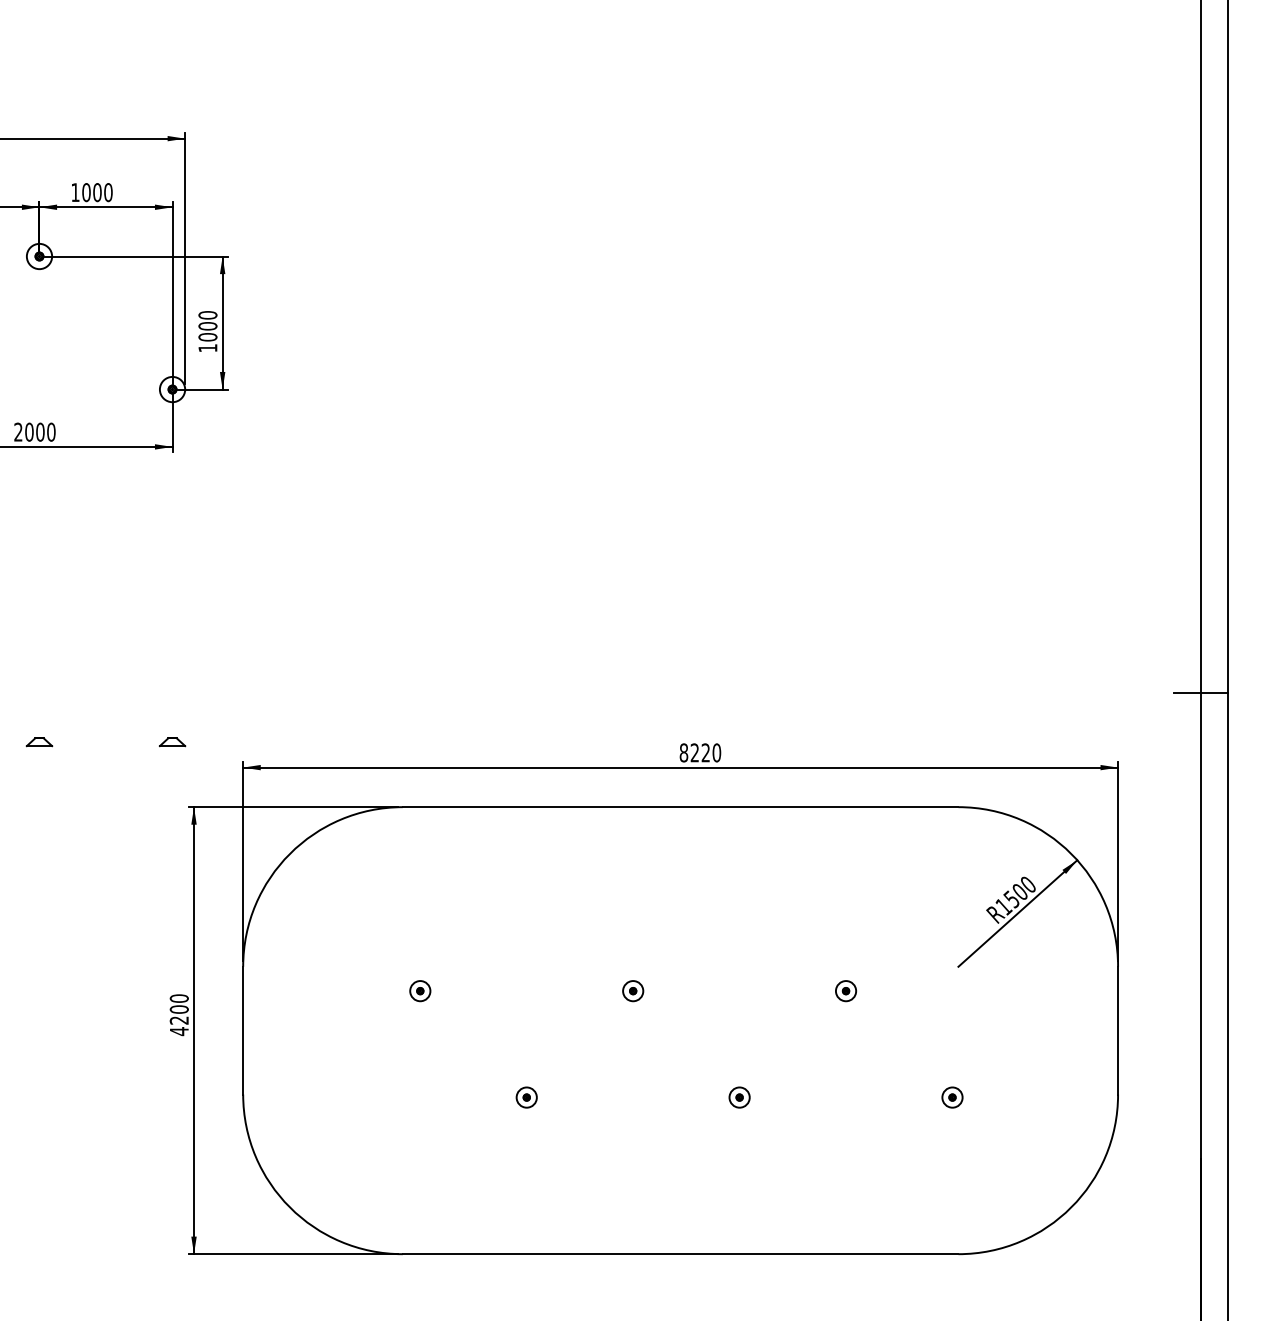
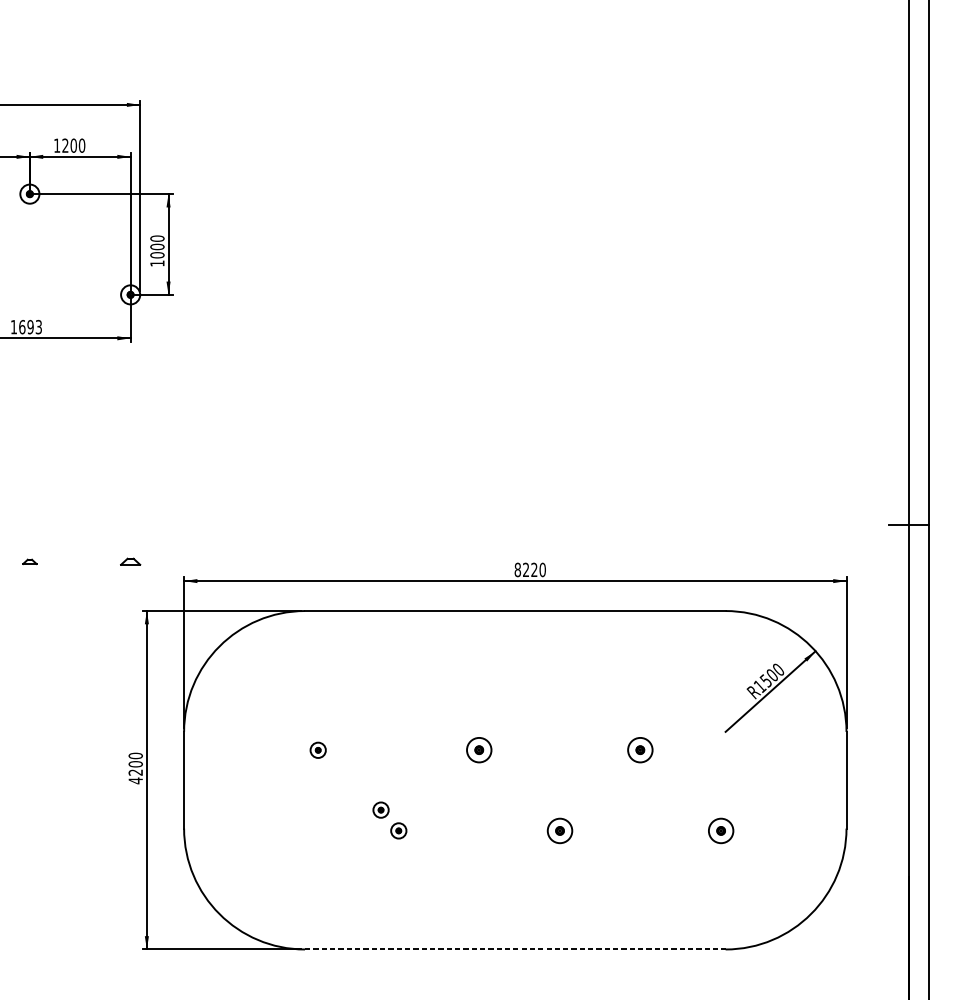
text: (86, 192) -> (65, 145), 1000 -> 1200
text: (34, 431) -> (26, 326), 2000 -> 1693
part: (39, 742) -> (29, 562), size x0.7
part: (633, 991) -> (479, 750), size x1.6
part: (846, 991) -> (640, 750), size x1.6
part: (503, 1070) -> (381, 810), added
part: (739, 1097) -> (559, 830), size x1.6
part: (952, 1097) -> (721, 830), size x1.6
line: (680, 1254) -> (515, 949), solid -> dashed

